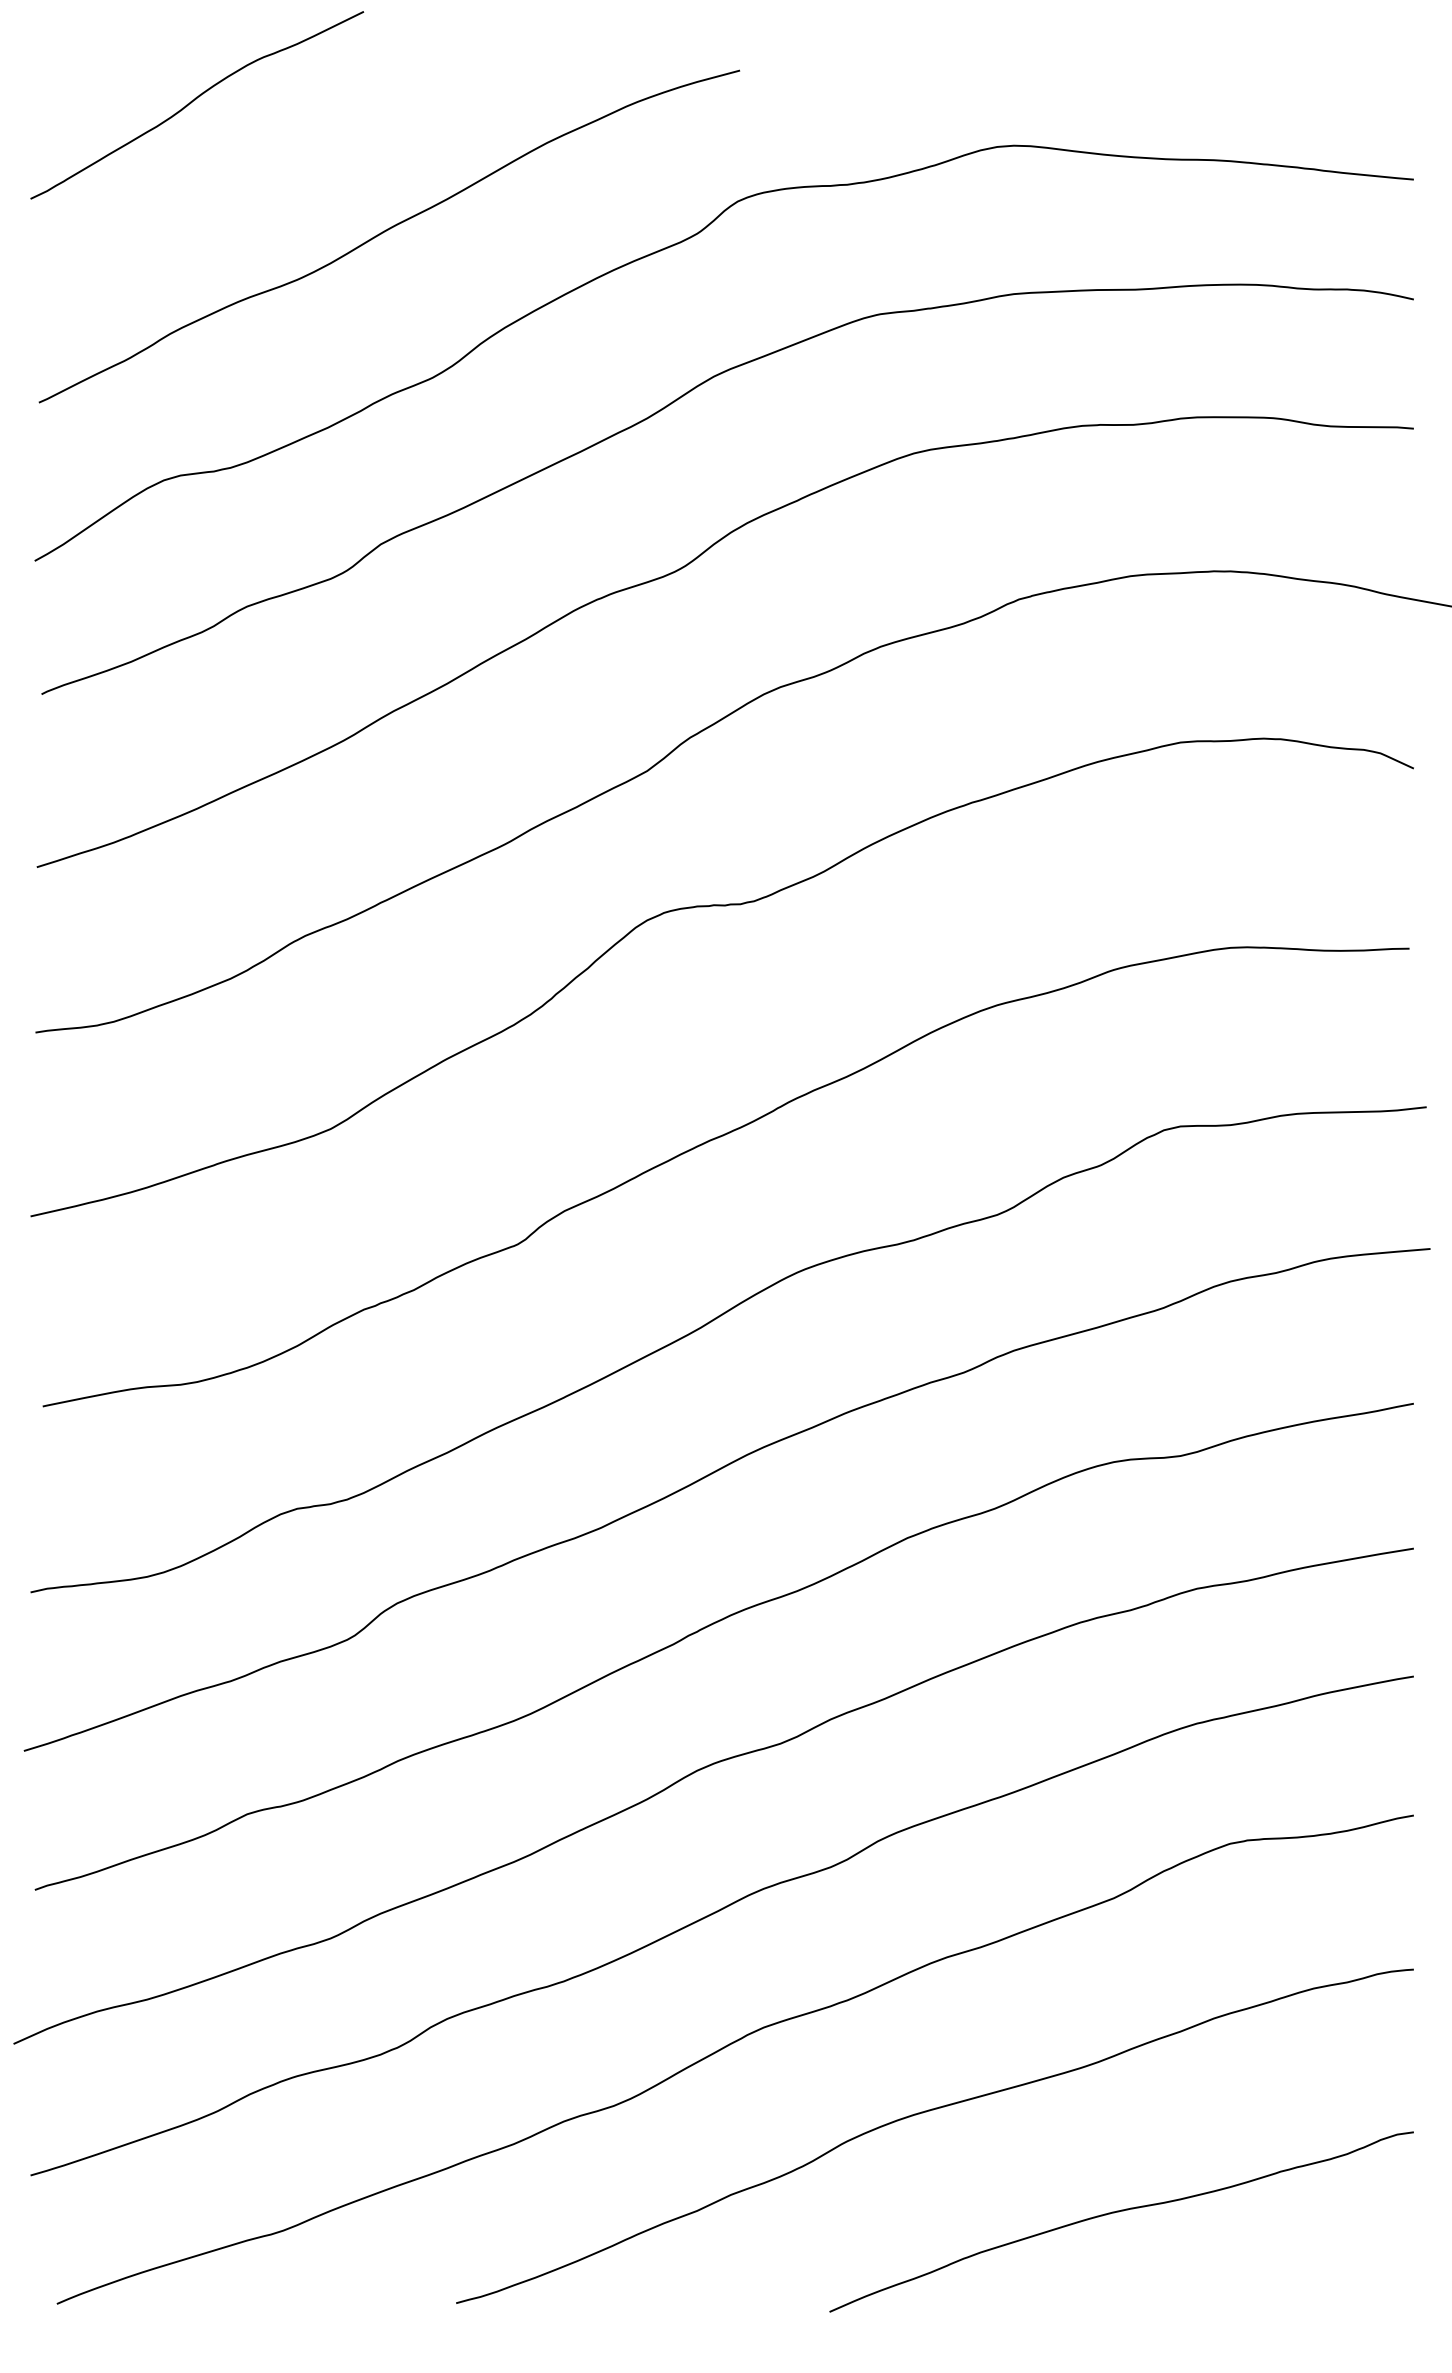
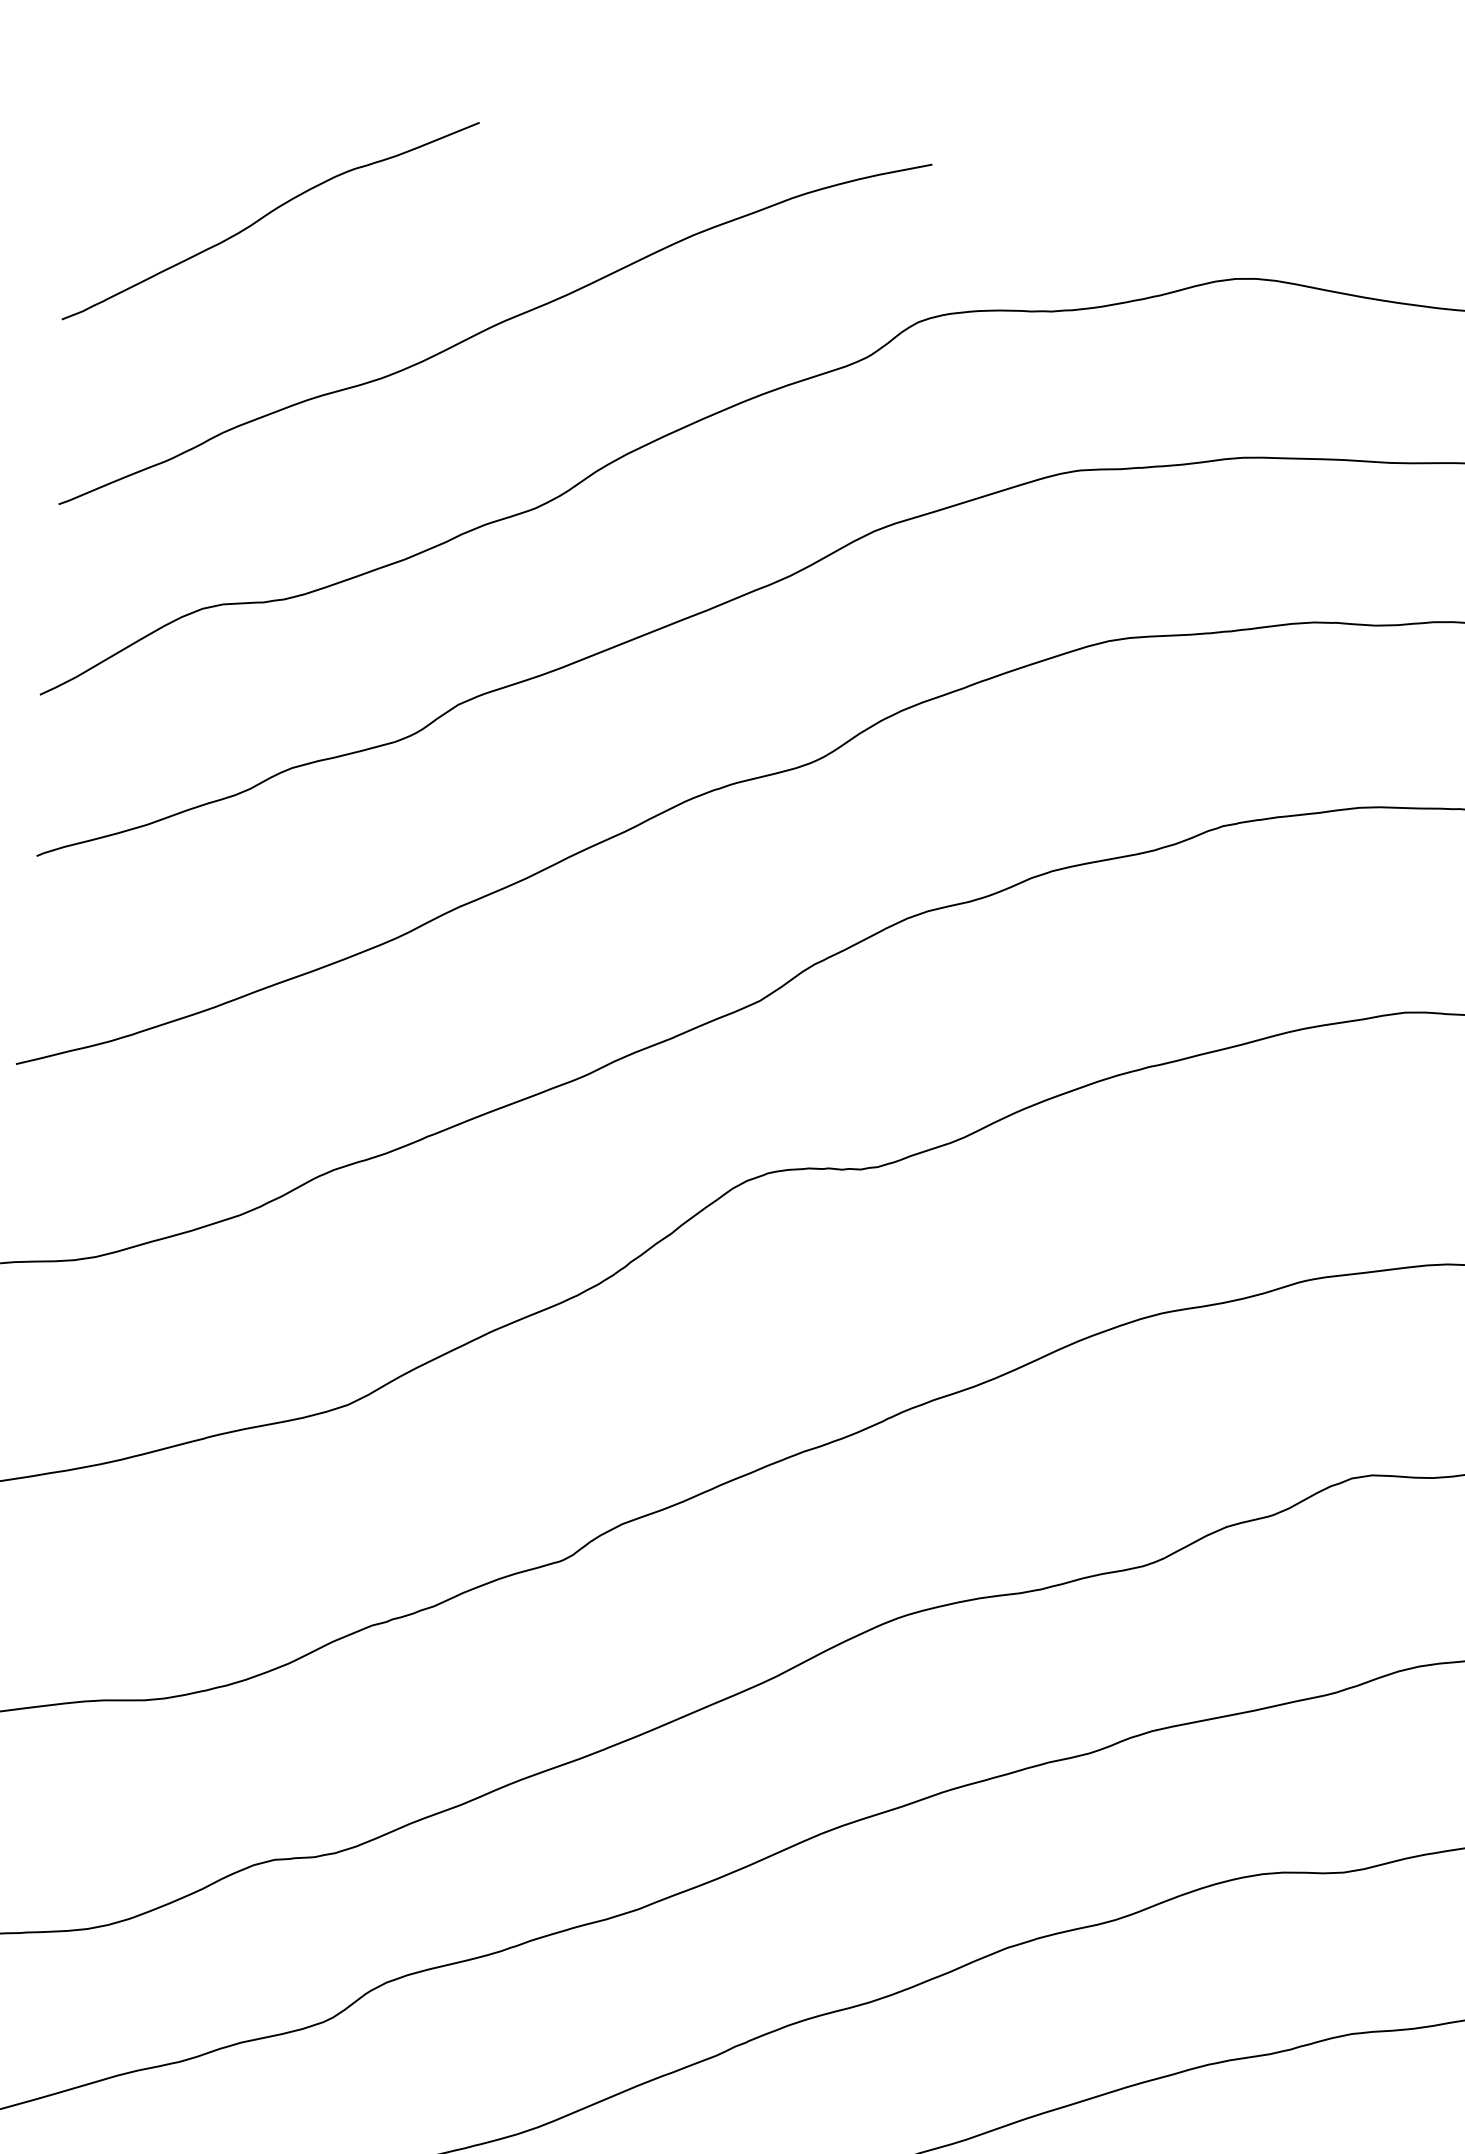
curve: (195, 100) -> (269, 215), moved

